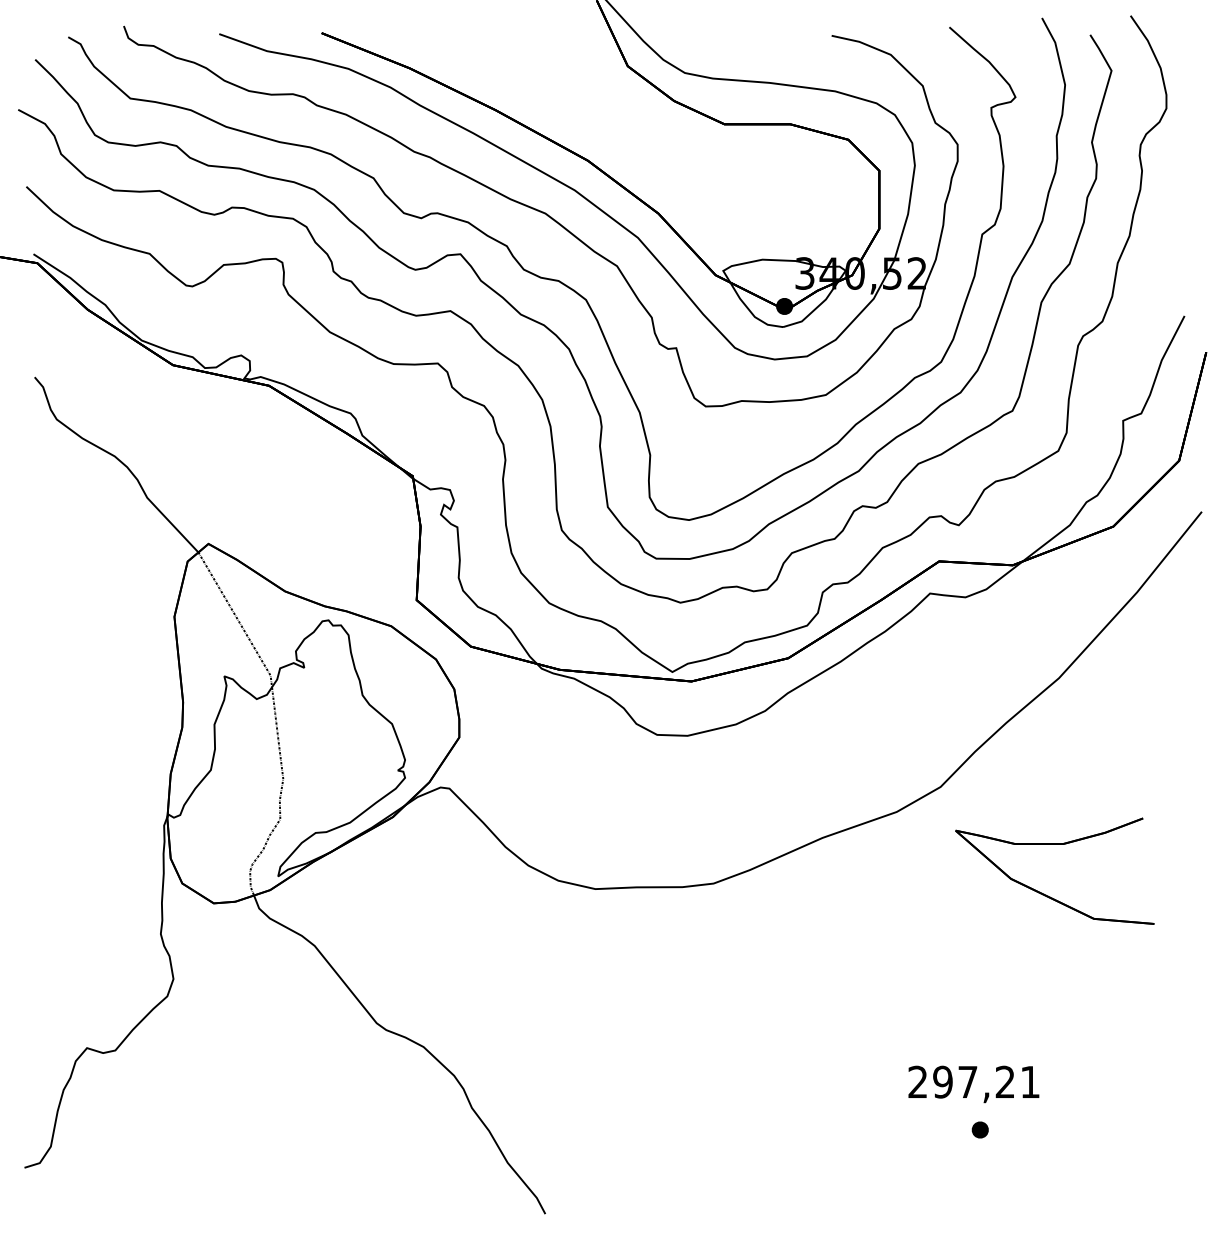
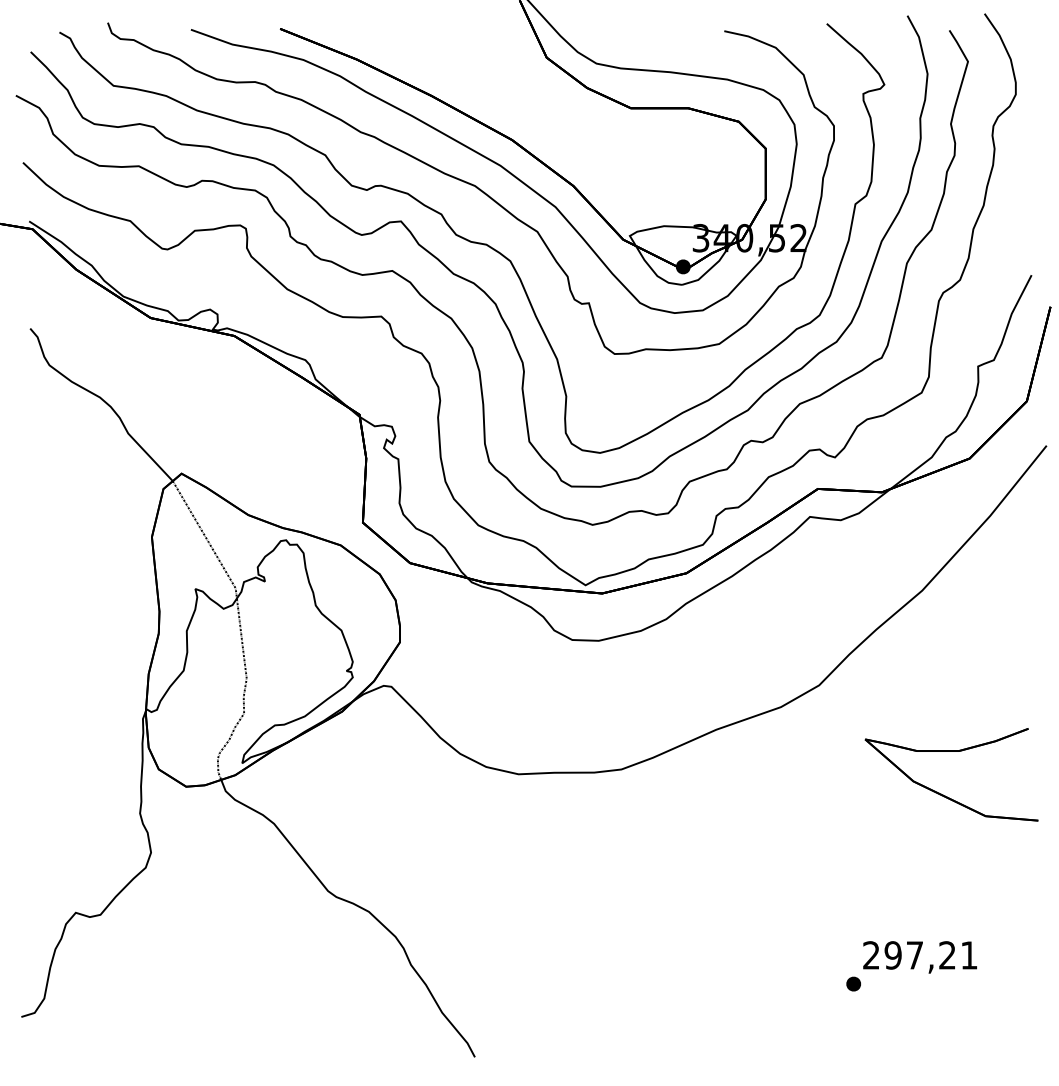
part: (1043, 892) -> (941, 793), moved
text: (973, 1084) -> (919, 957), moved

